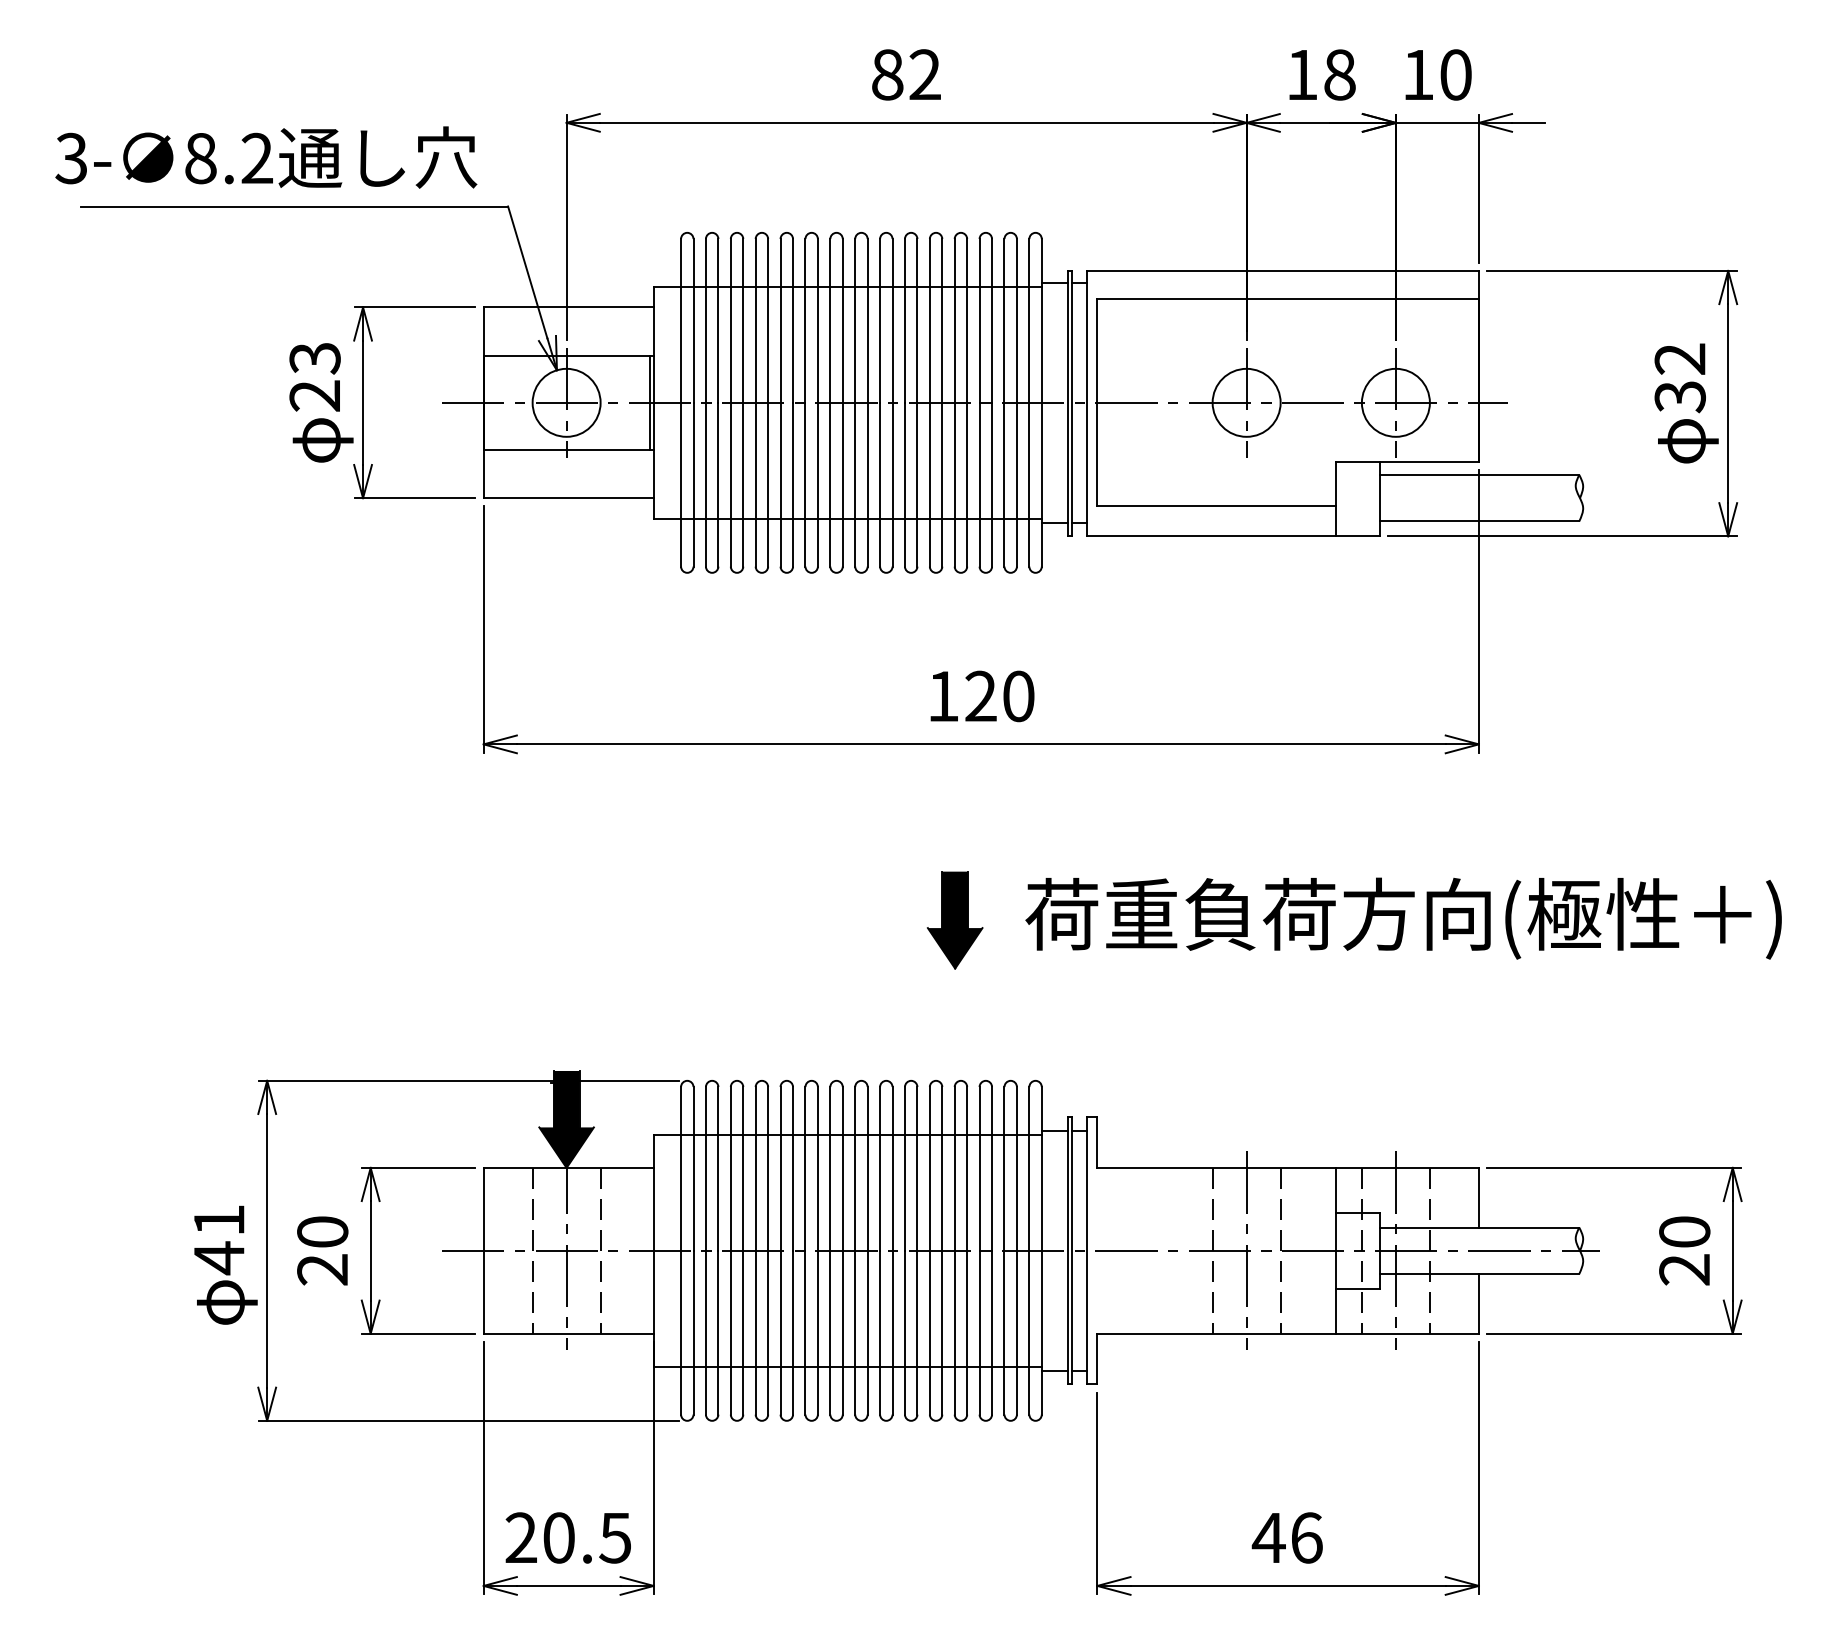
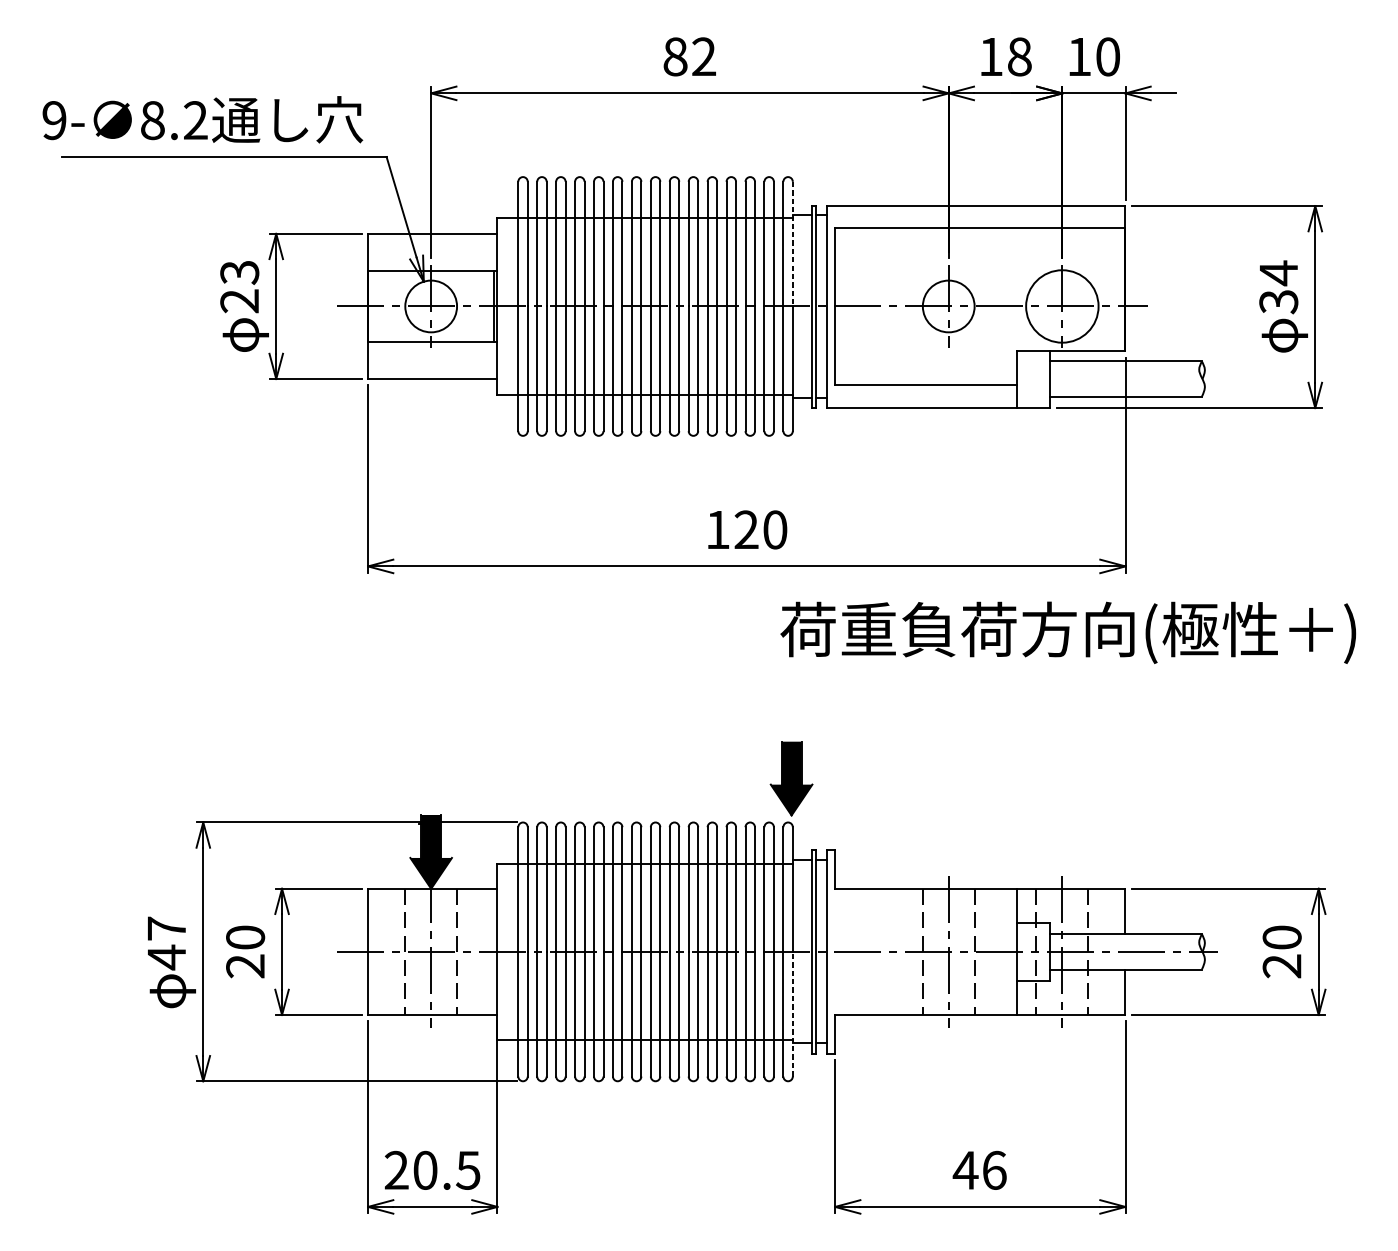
text: (71, 158) -> (54, 120), 3- -> 9-
line: (1041, 320) -> (792, 243), solid -> dashed
text: (1679, 359) -> (1278, 273), 32 -> 34
circle: (1395, 402) -> (1062, 306), size x1.4
text: (1403, 918) -> (1068, 632), moved
part: (954, 920) -> (791, 778), moved
text: (219, 1219) -> (166, 928), 41 -> 47
line: (1041, 1332) -> (792, 1014), solid -> dashed

